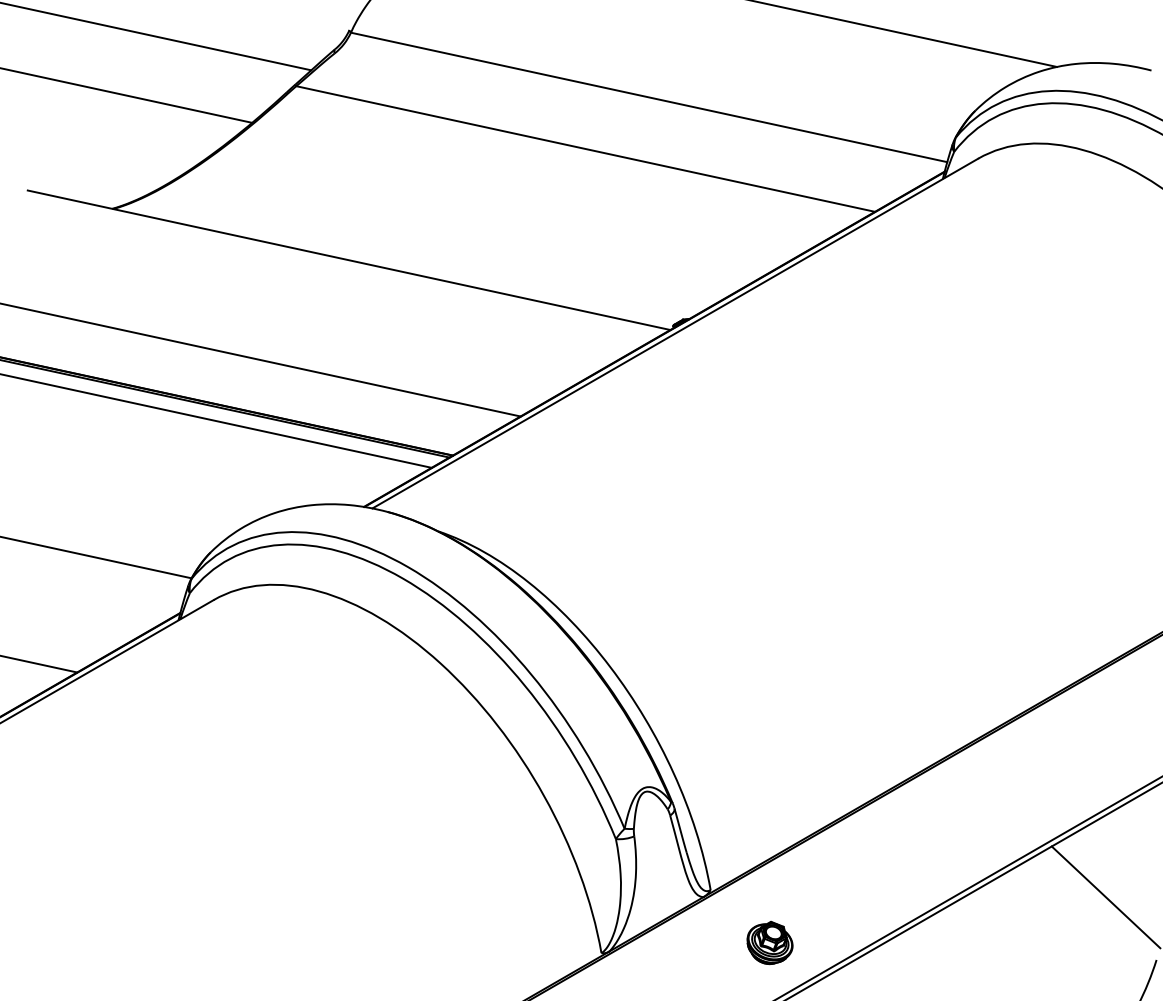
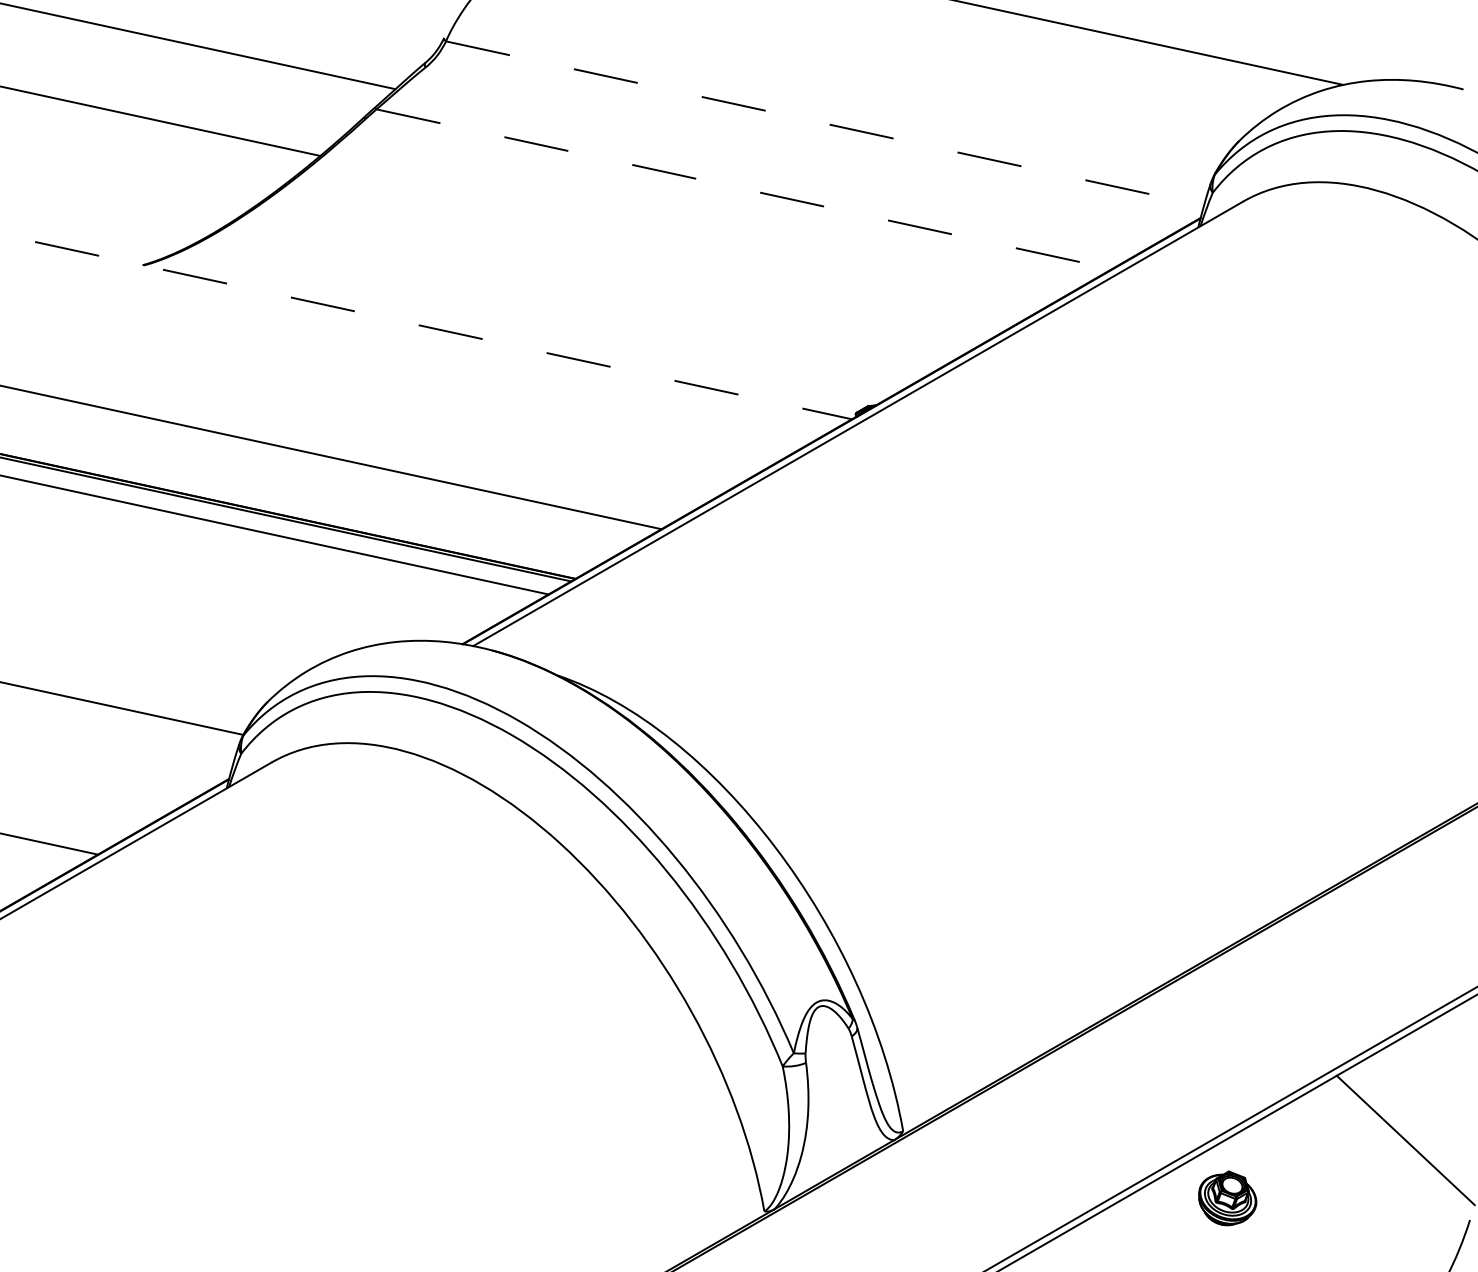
line: (648, 97) -> (824, 123), solid -> dashed
line: (585, 149) -> (744, 189), solid -> dashed
line: (349, 260) -> (443, 330), solid -> dashed
part: (769, 943) -> (1227, 1198), moved

